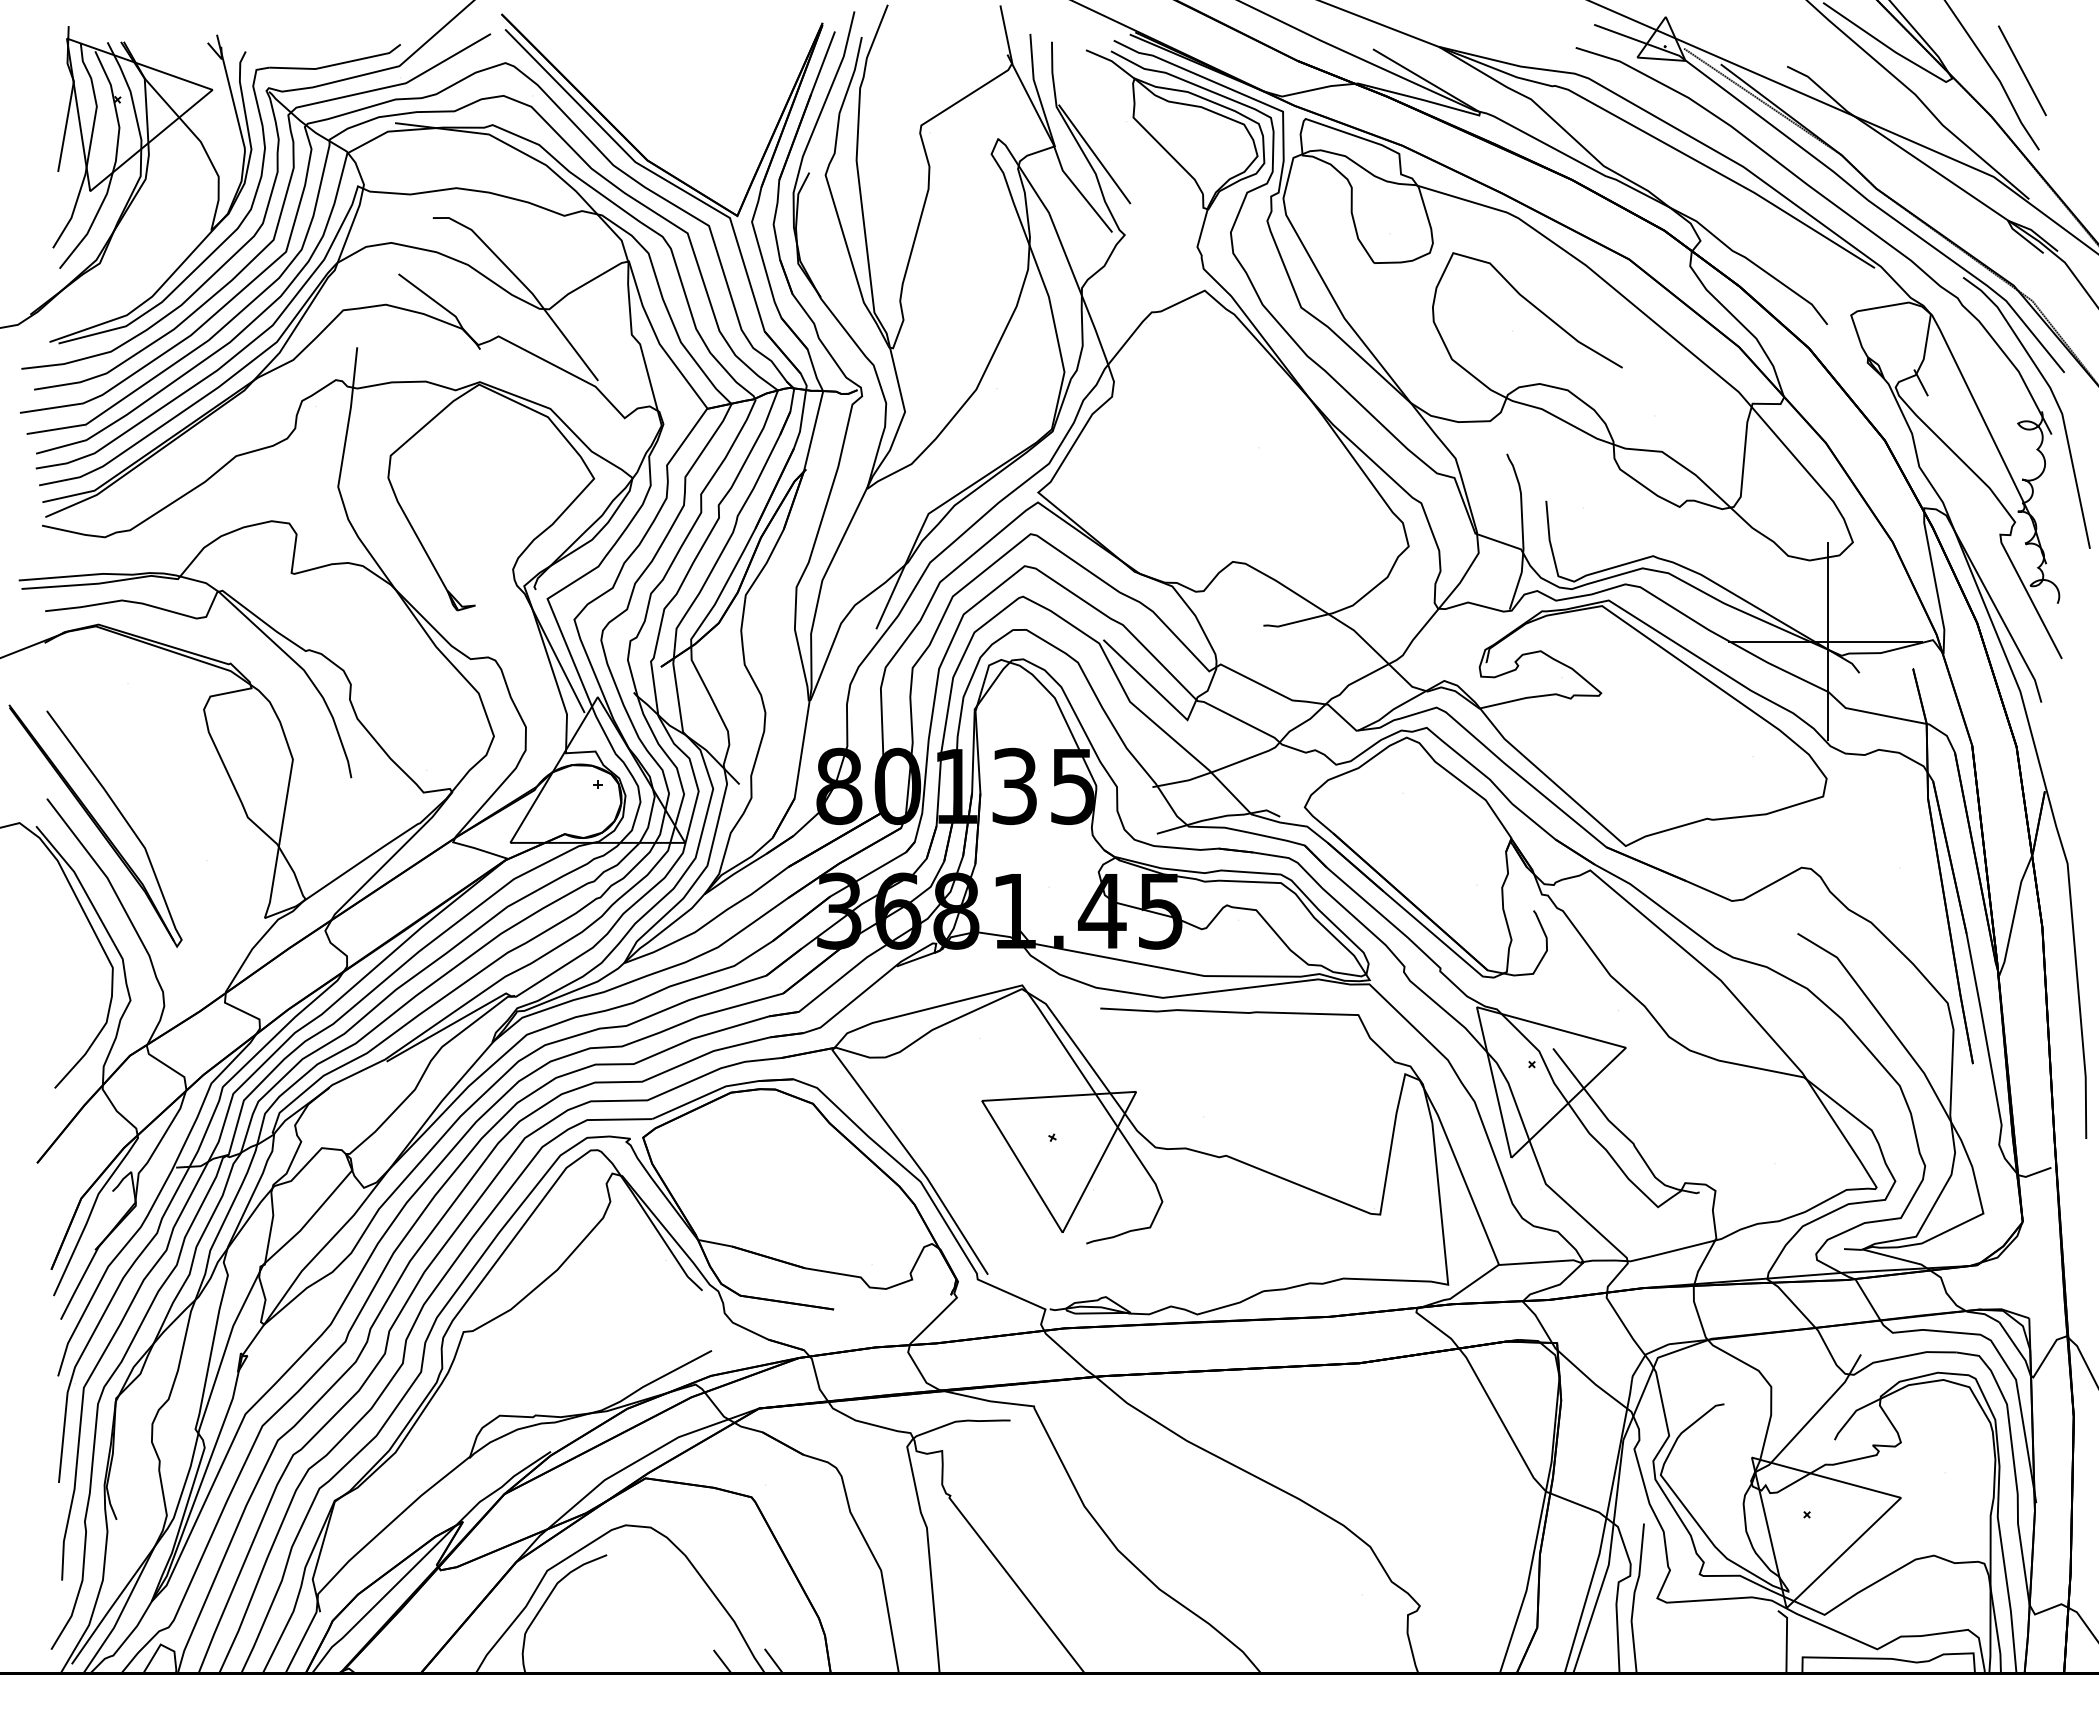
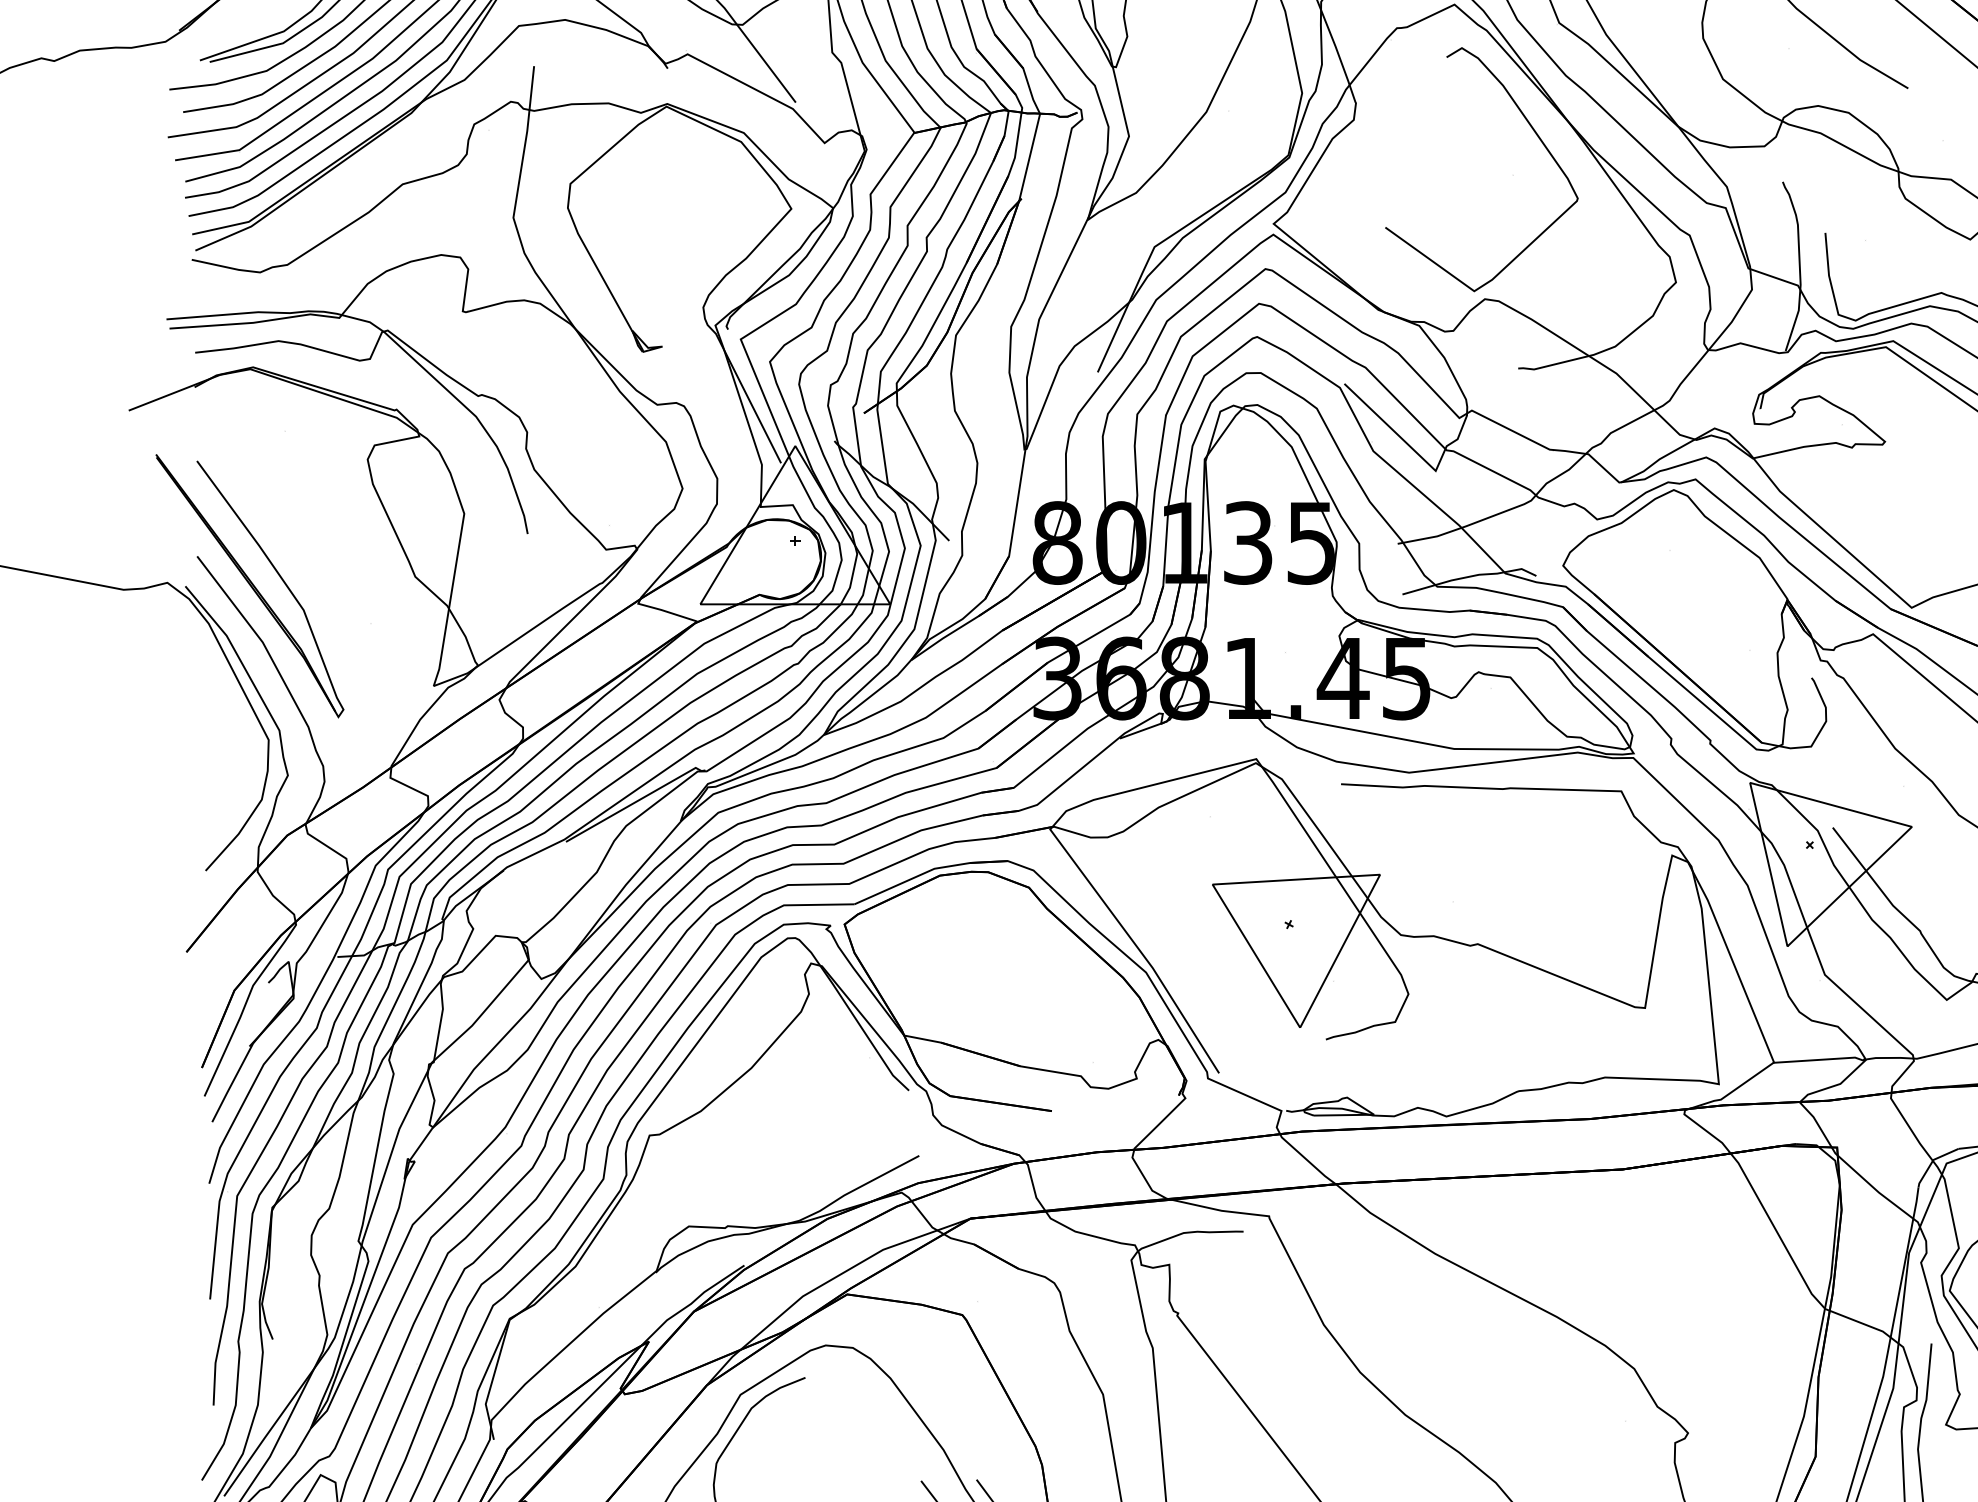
curve: (1279, 410) -> (1535, 134), added

